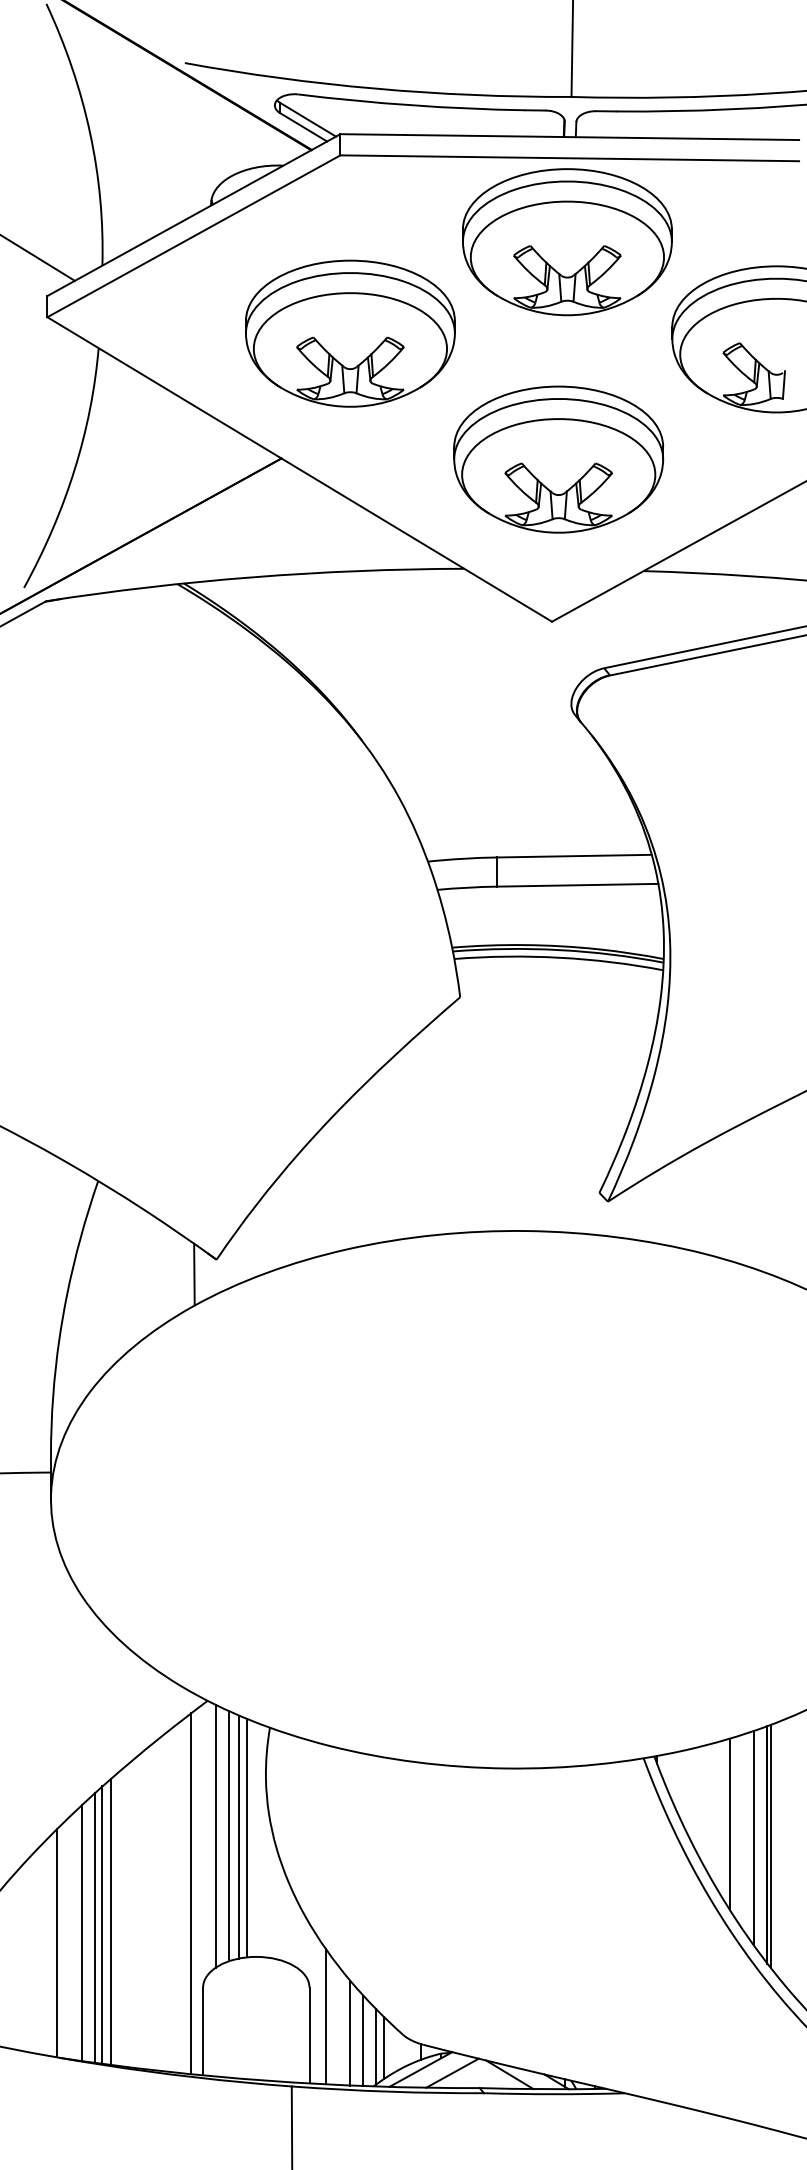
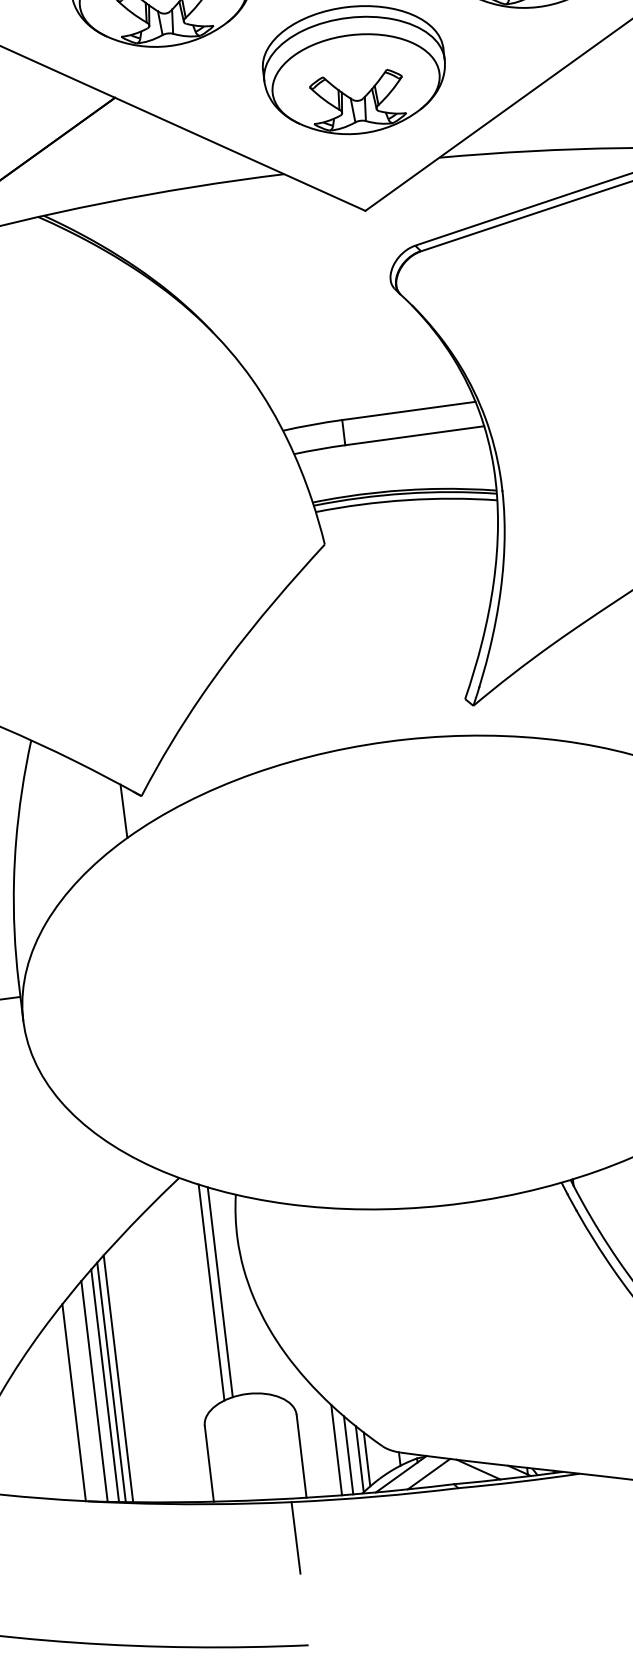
line: (216, 1836) -> (200, 1294), removed
line: (247, 1838) -> (227, 1292), removed
line: (191, 1893) -> (185, 1345), removed
line: (325, 2016) -> (313, 1438), removed

